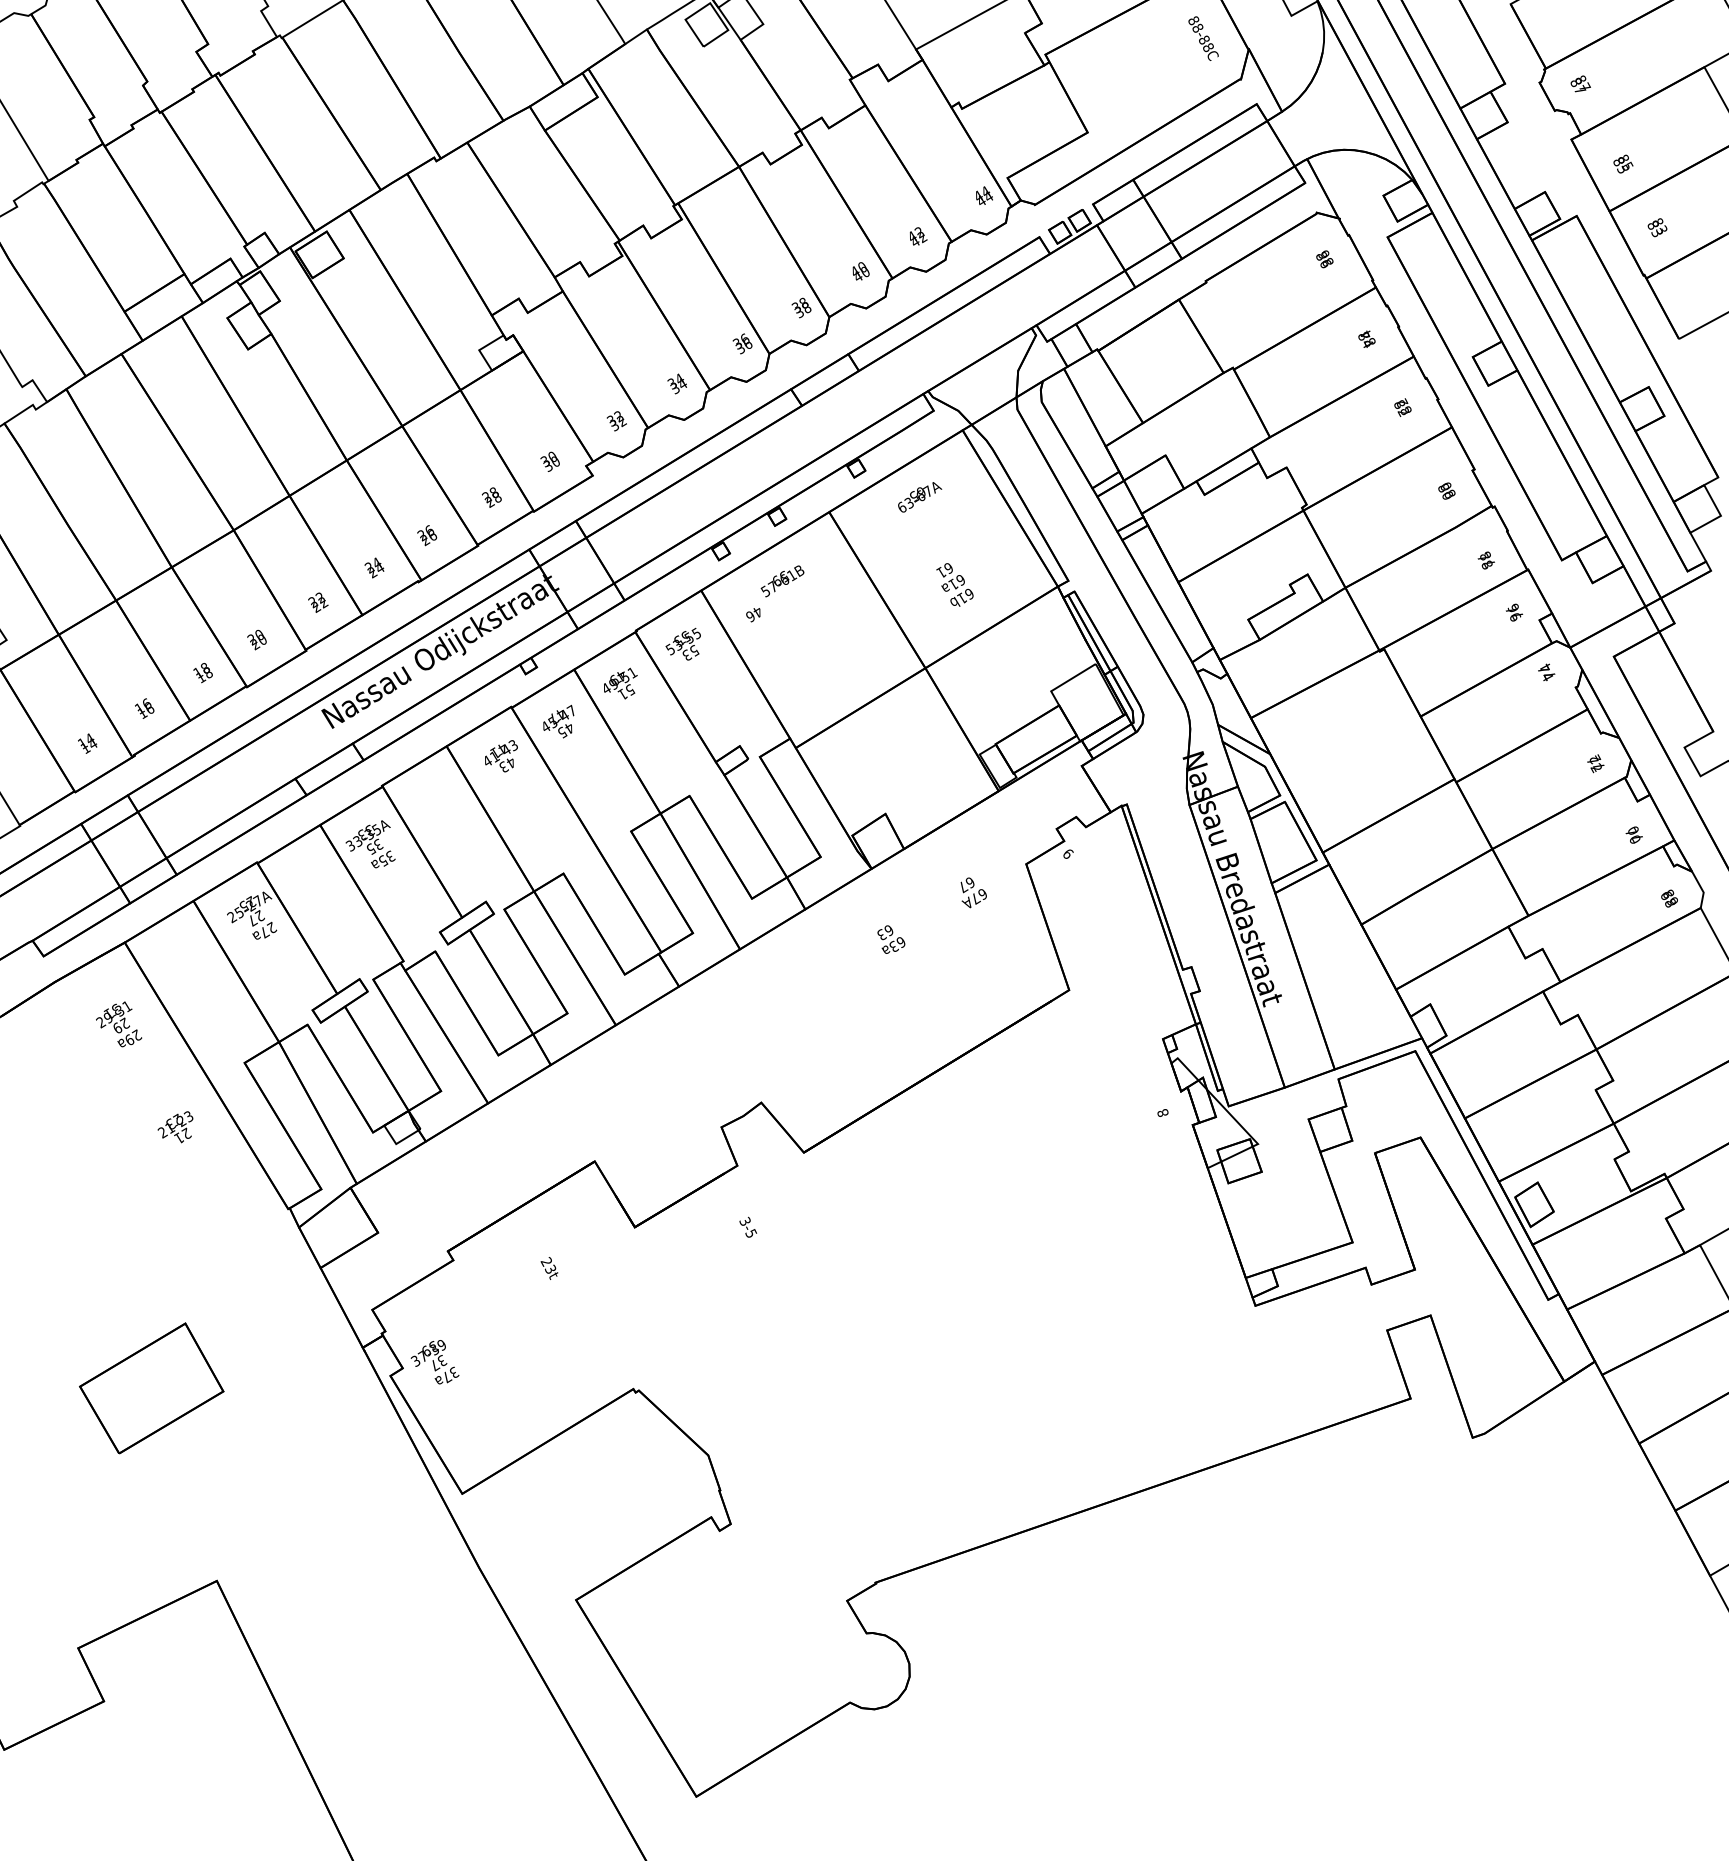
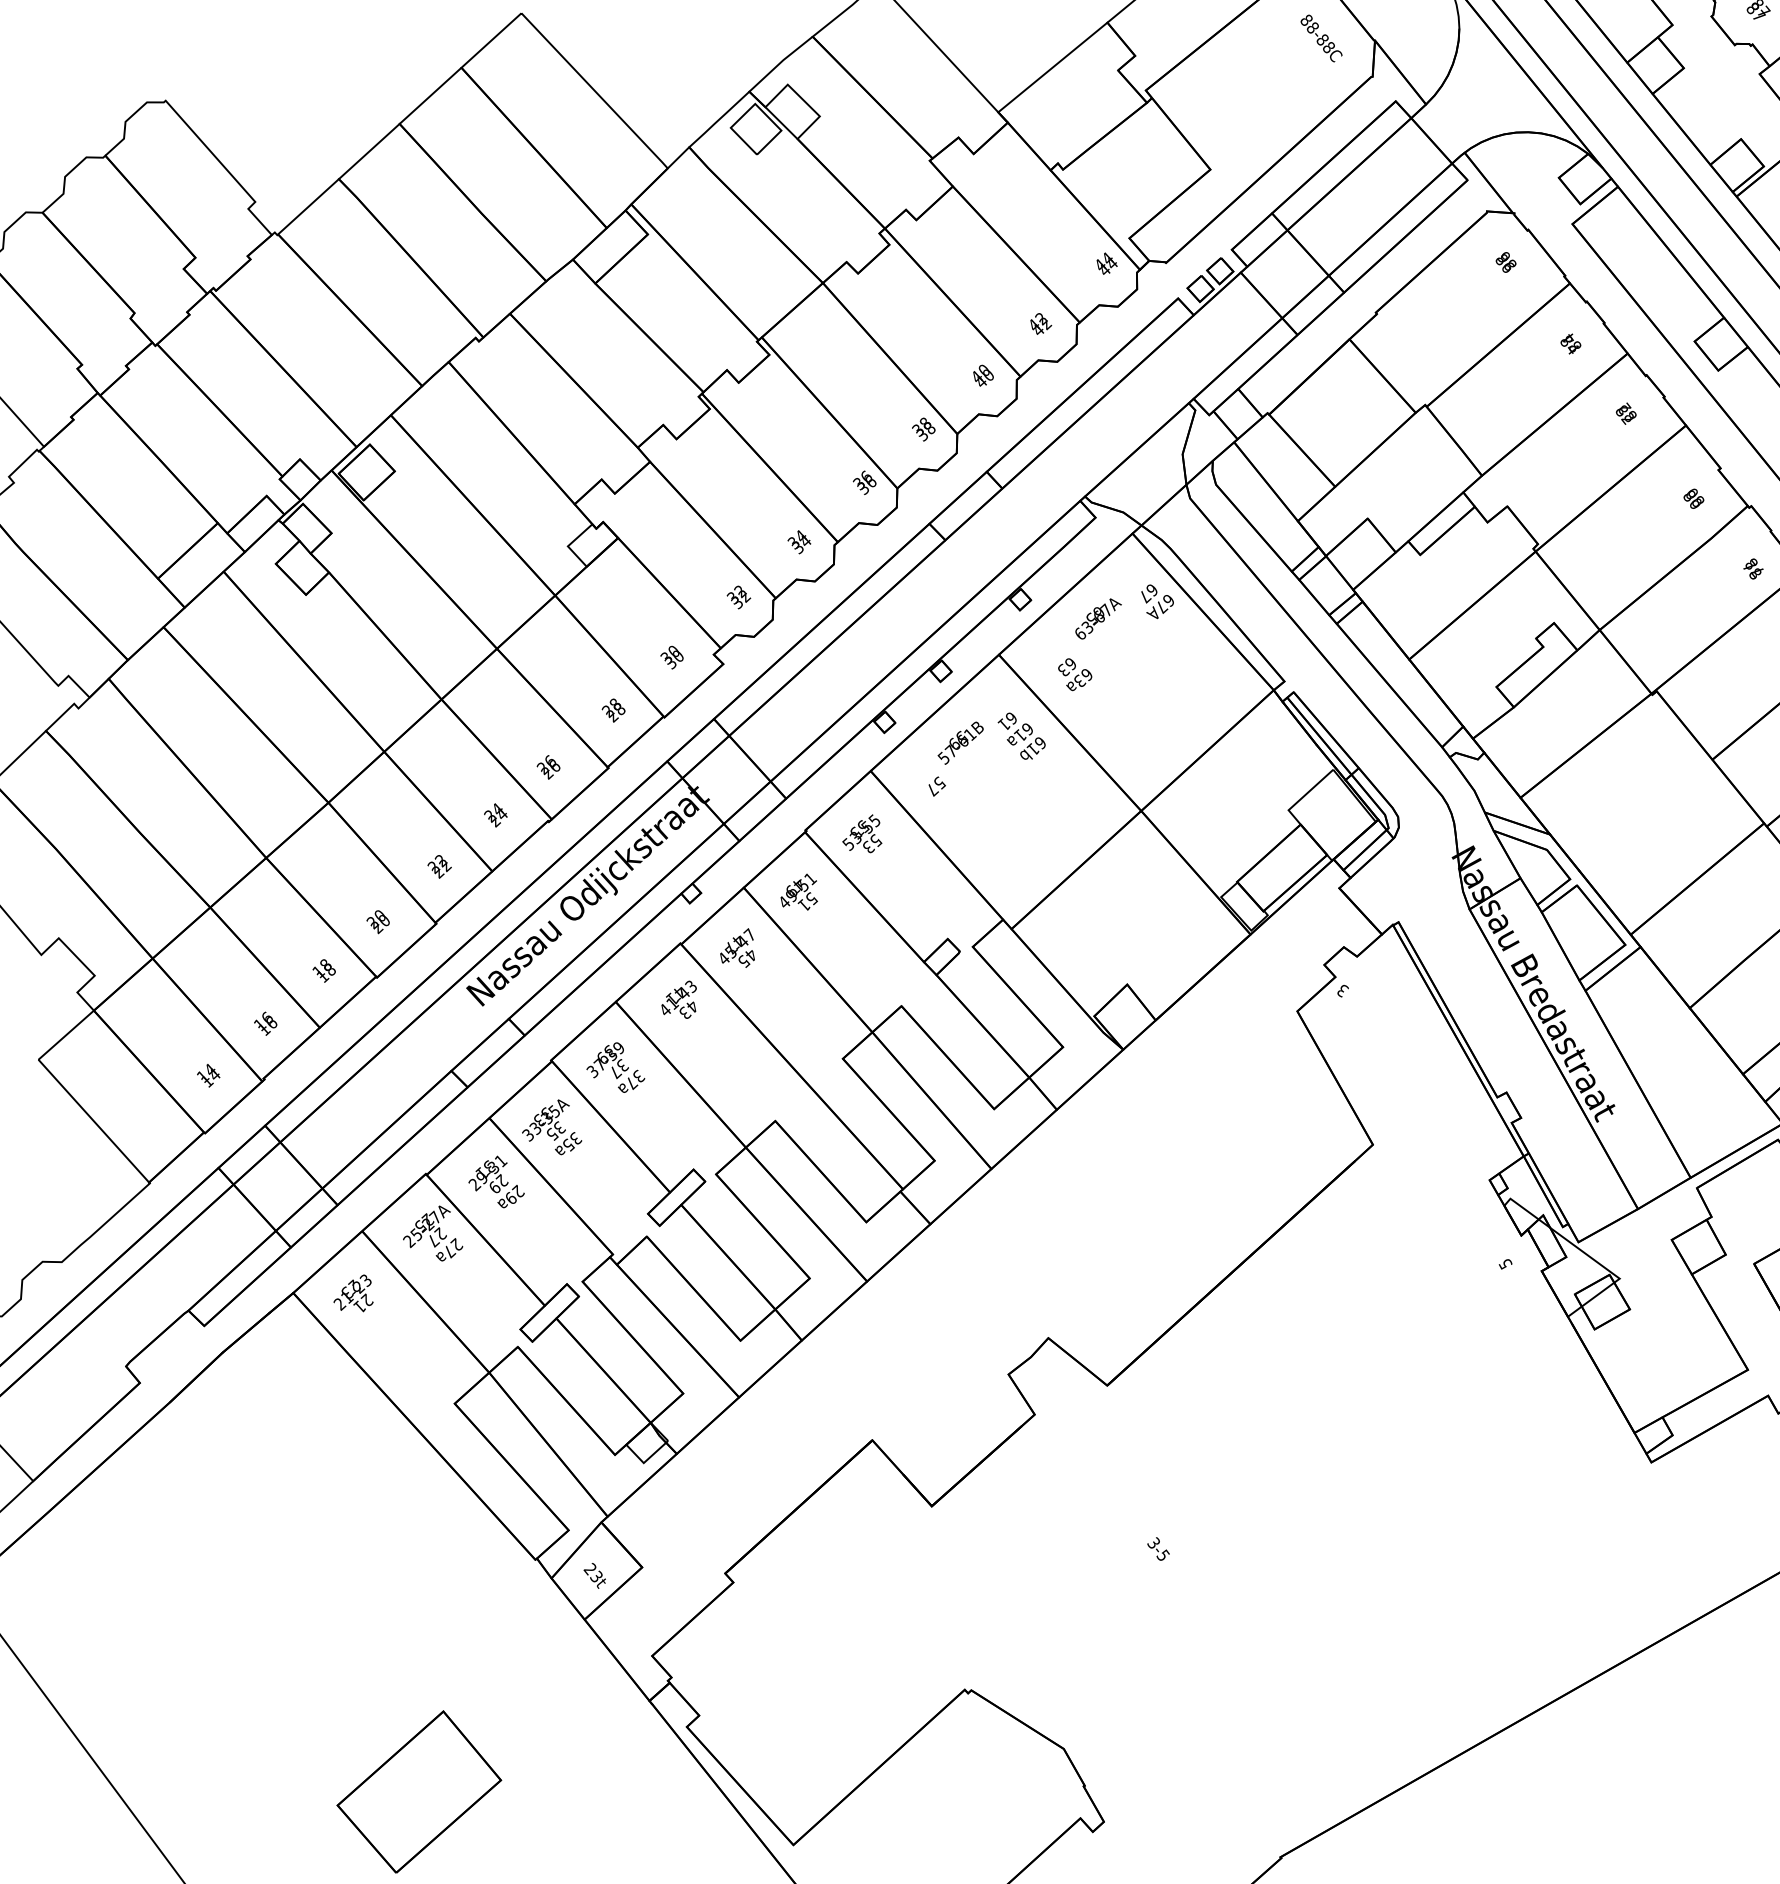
text: (954, 584) -> (1021, 735), moved
text: (754, 614) -> (936, 786), 46 -> 57
text: (1068, 854) -> (1343, 991), 9 -> 3
text: (973, 892) -> (1157, 600), moved
text: (891, 939) -> (1075, 673), moved
text: (119, 1024) -> (496, 1183), moved
text: (1162, 1113) -> (1505, 1264), 8 -> 5
text: (175, 1127) -> (353, 1295), moved
text: (748, 1226) -> (1158, 1548), moved
text: (549, 1268) -> (595, 1576), moved
text: (434, 1362) -> (614, 1069), moved

